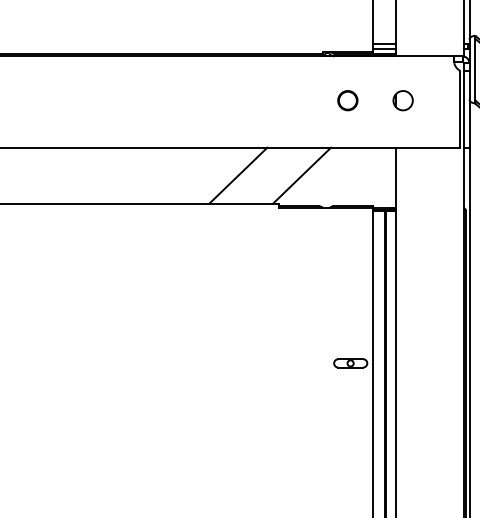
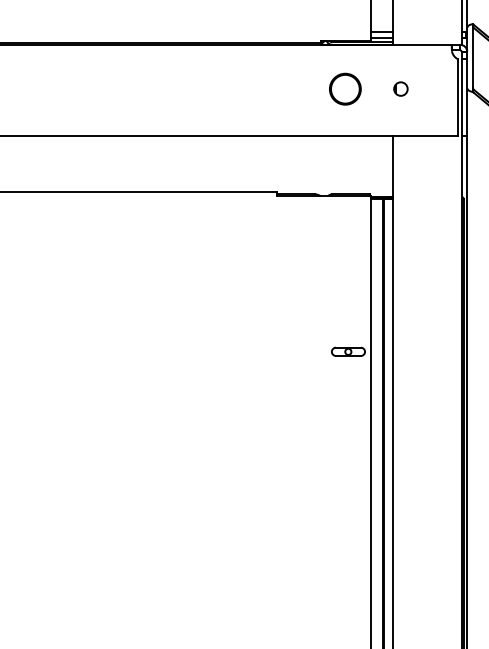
circle: (347, 100) -> (345, 88), size x1.6
circle: (402, 100) -> (400, 88), size x0.7
line: (237, 176) -> (235, 164), removed
line: (301, 176) -> (299, 164), removed

